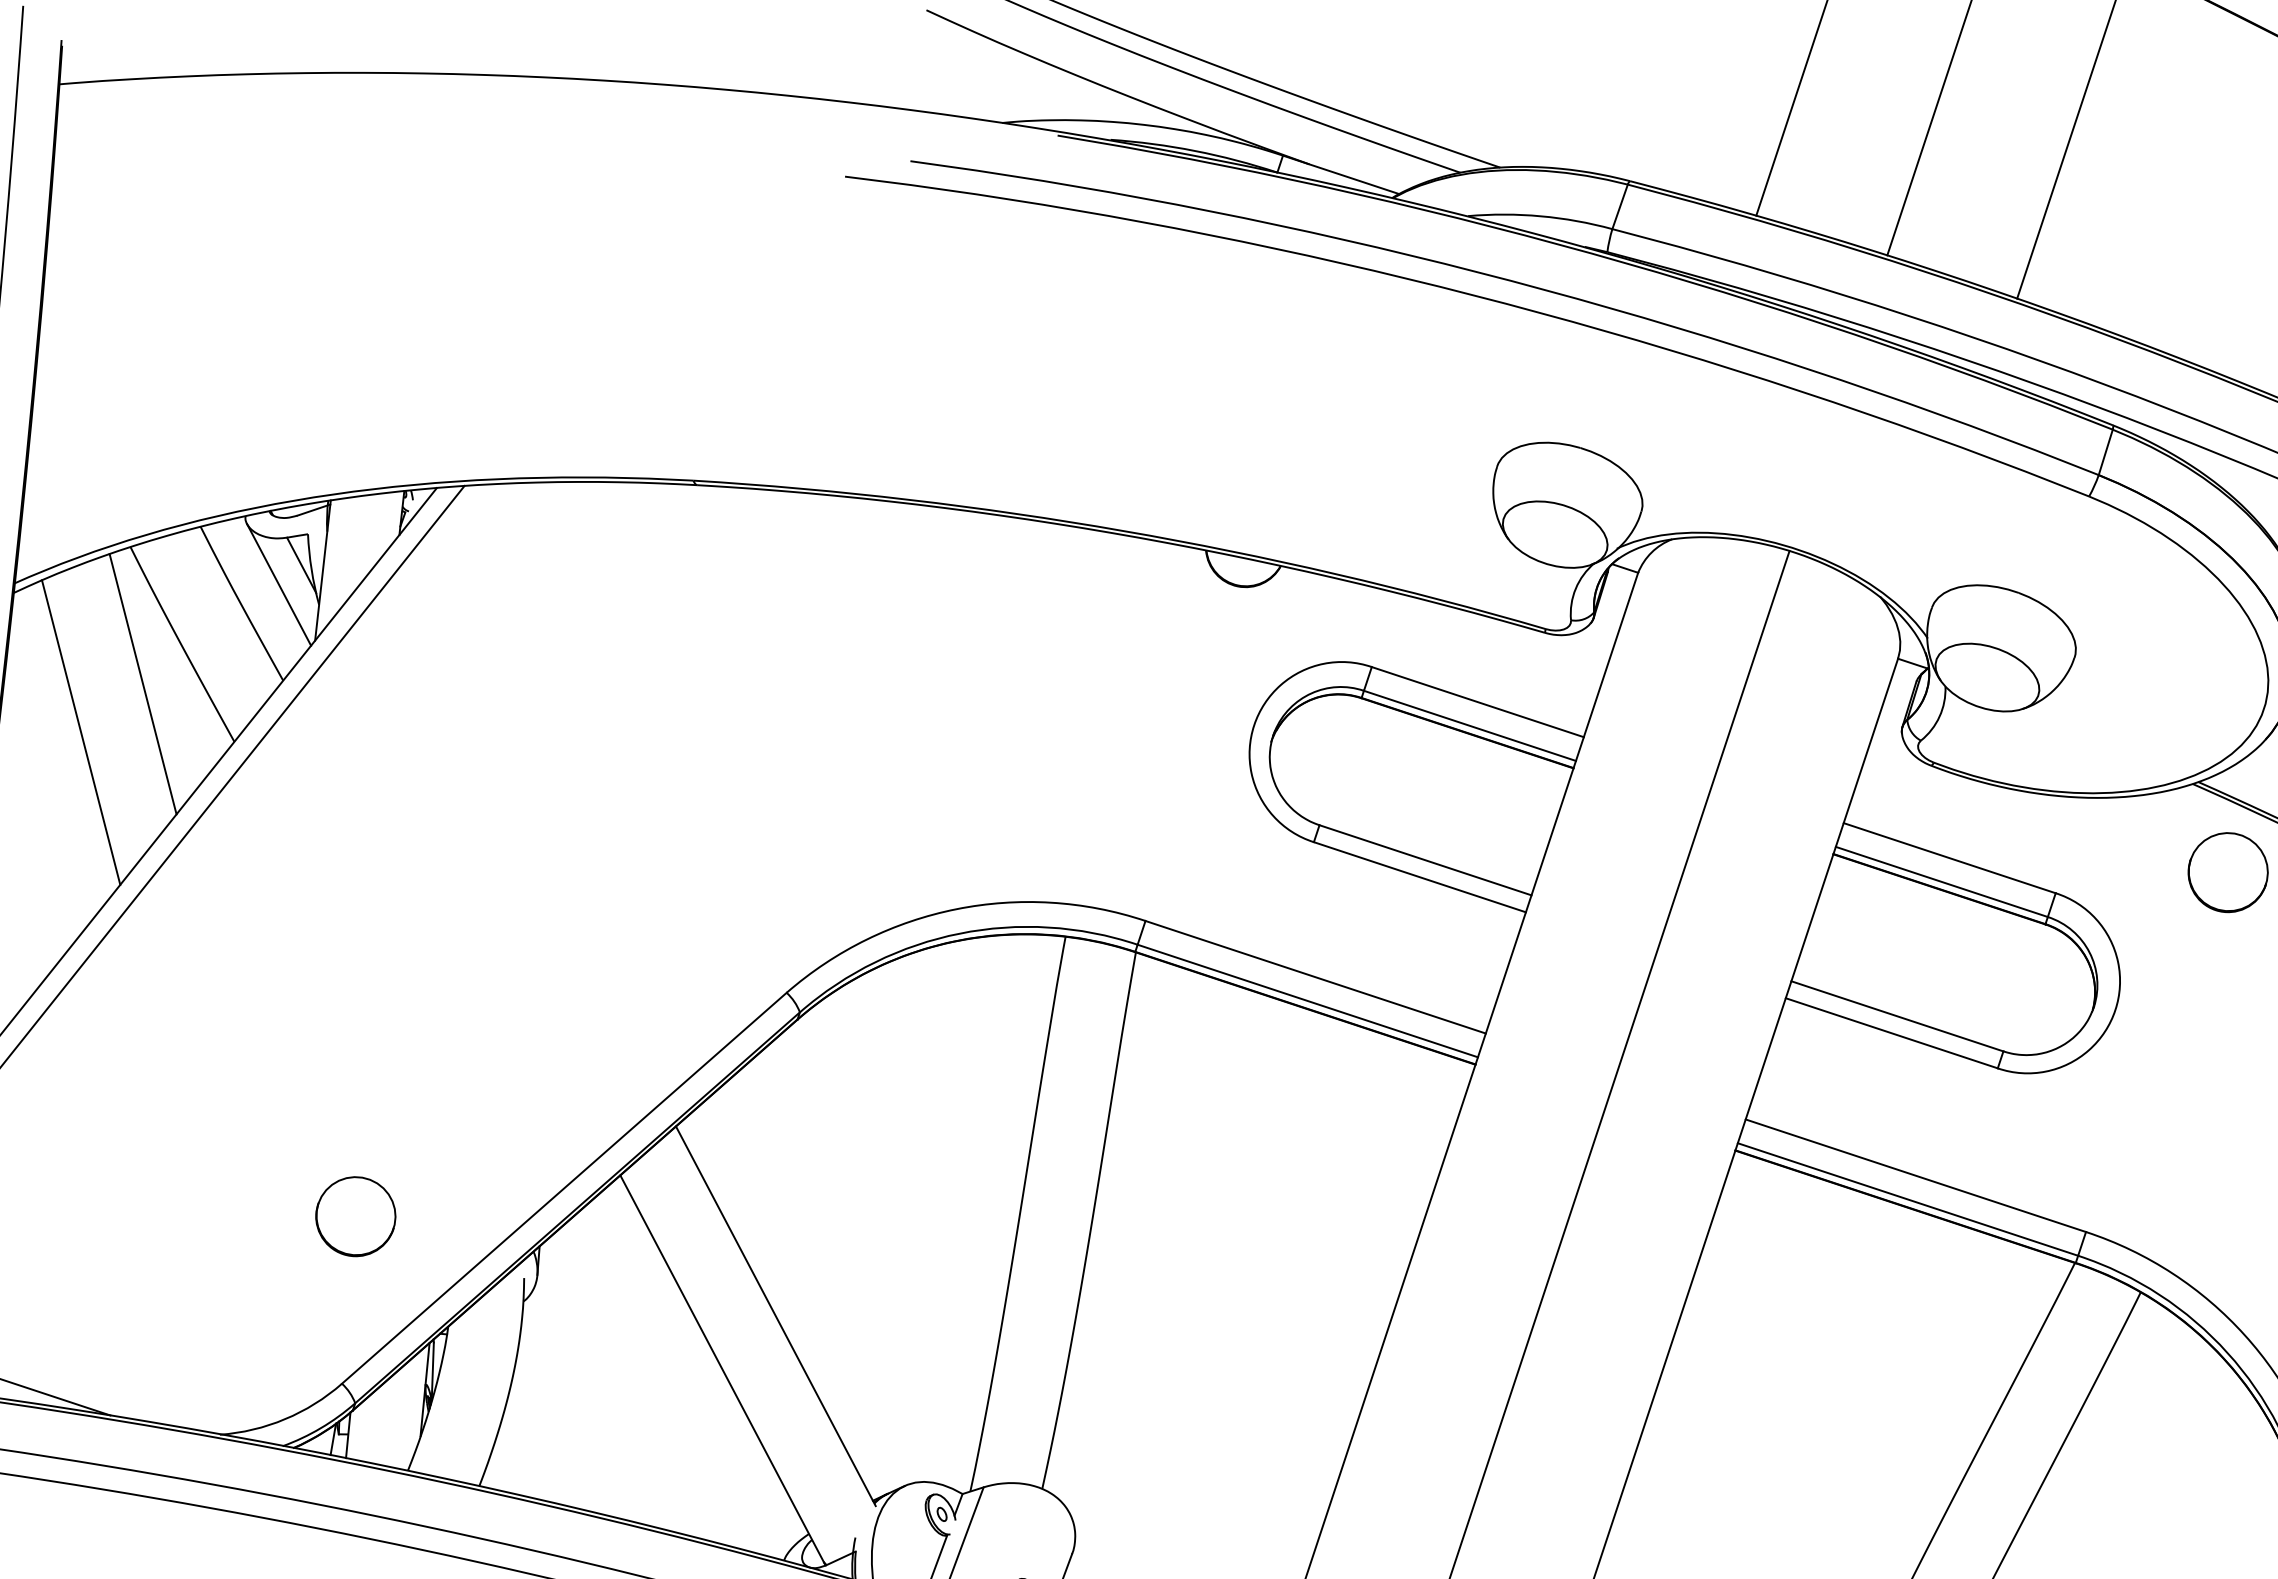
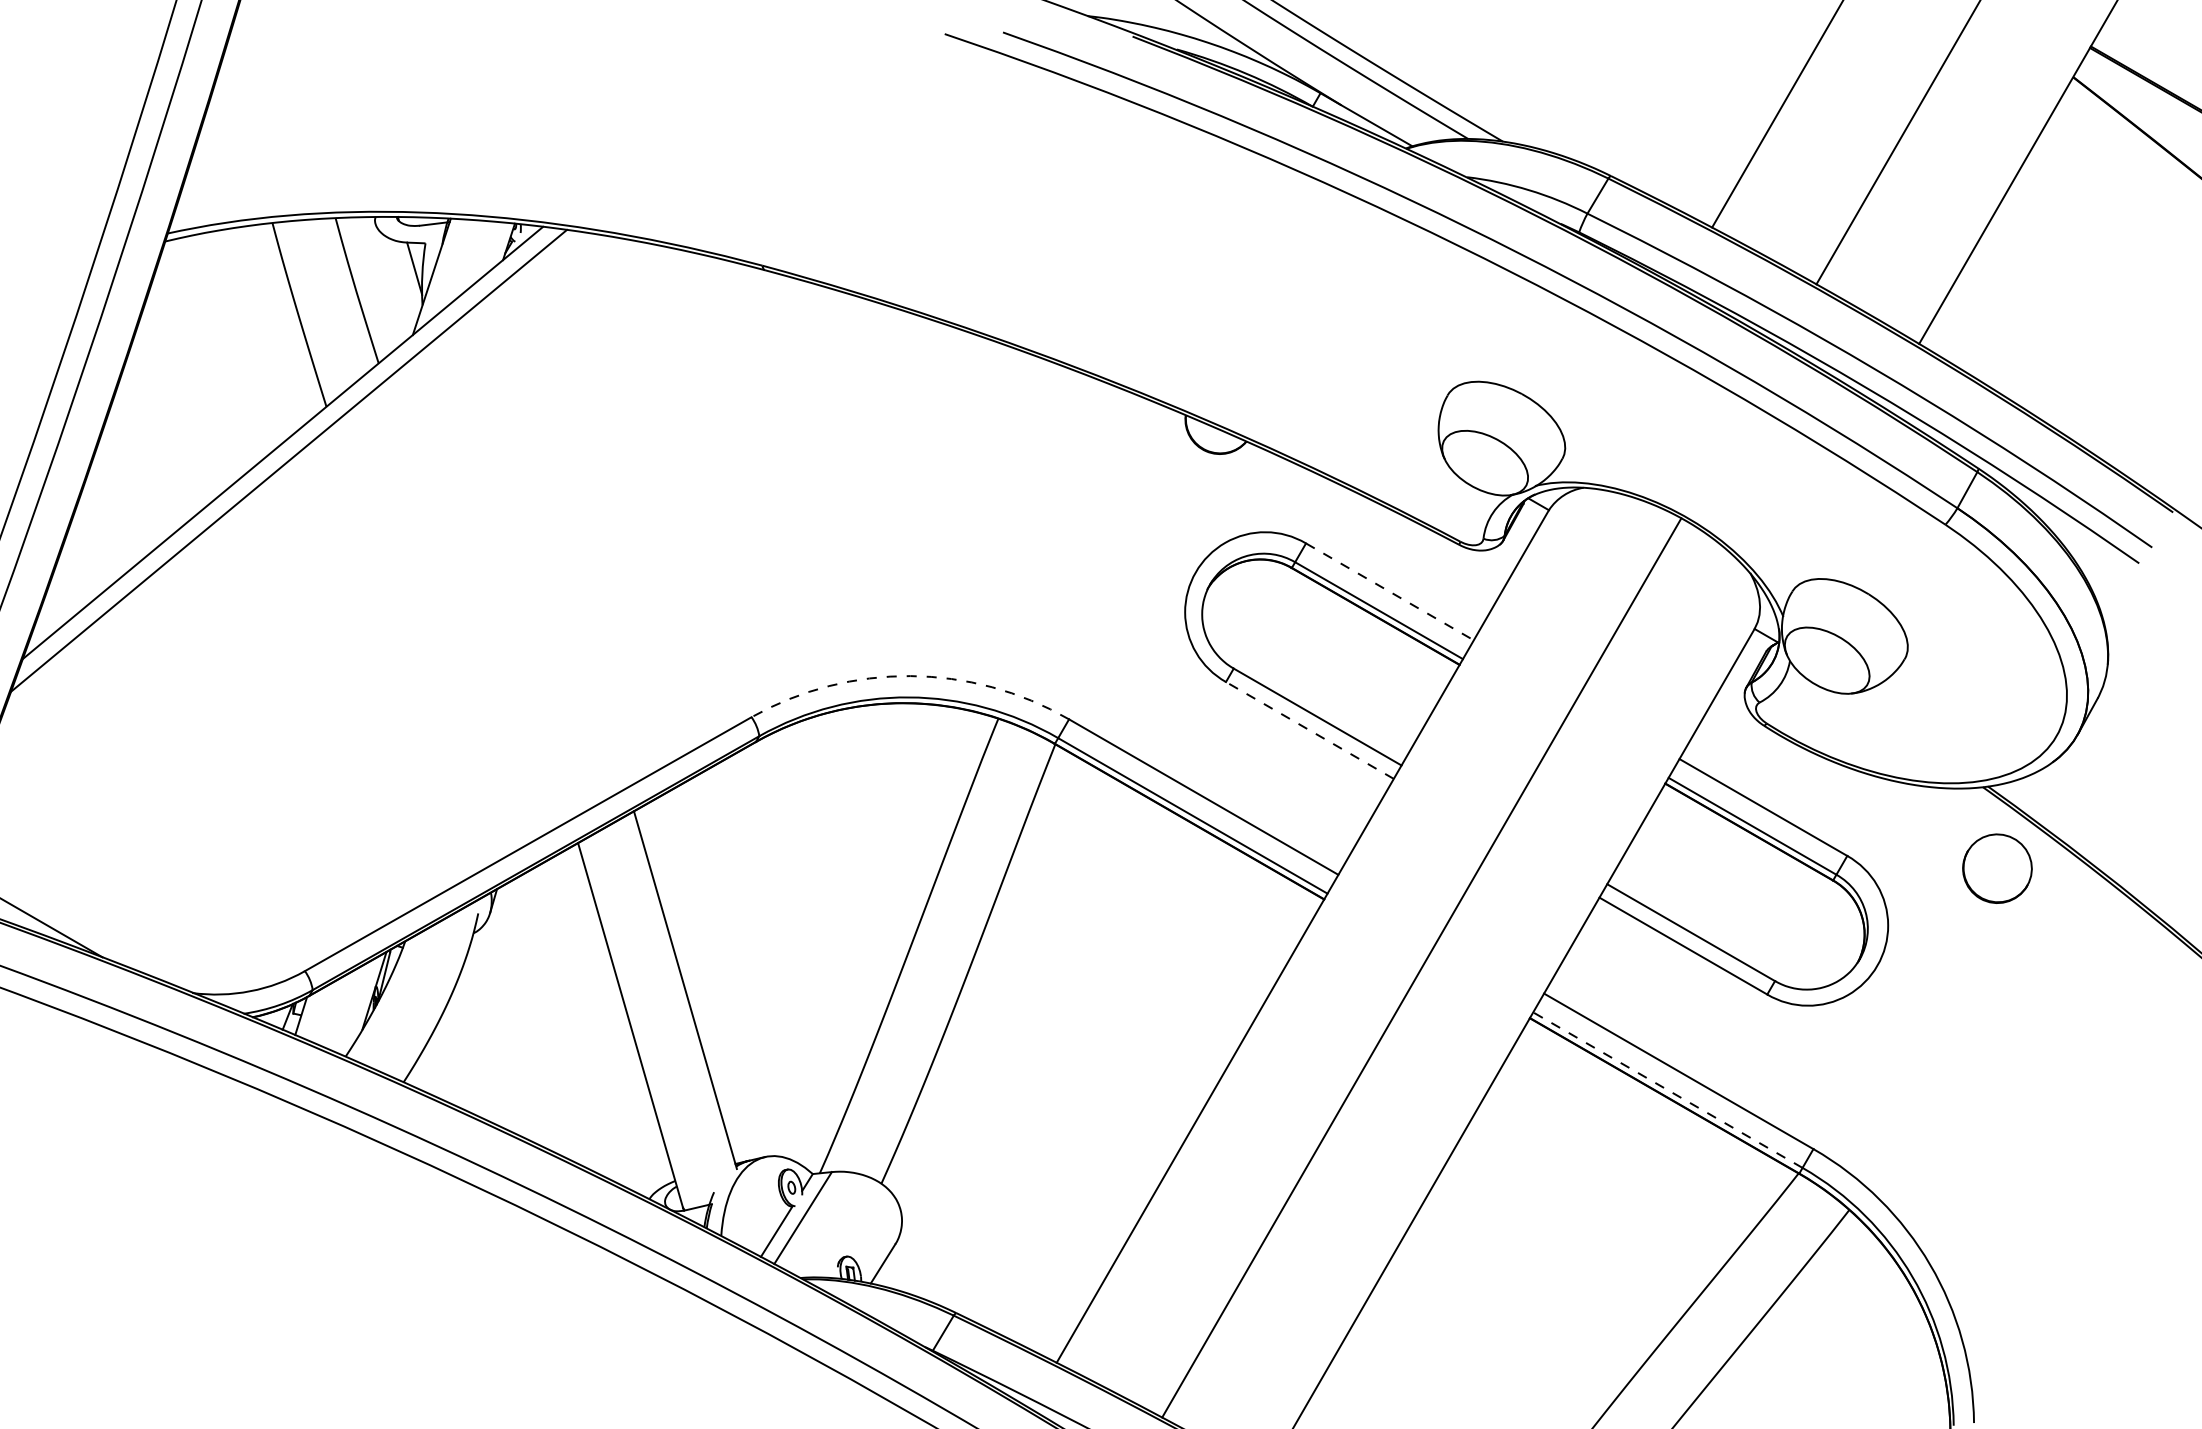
line: (278, 585) -> (391, 281), removed
line: (142, 683) -> (258, 341), removed
line: (1477, 701) -> (1389, 591), solid -> dashed
line: (80, 732) -> (197, 371), removed
line: (1419, 877) -> (1309, 730), solid -> dashed
arc: (956, 909) -> (910, 676), solid -> dashed
line: (1907, 1199) -> (1667, 1090), solid -> dashed
part: (355, 1216) -> (345, 831), removed

